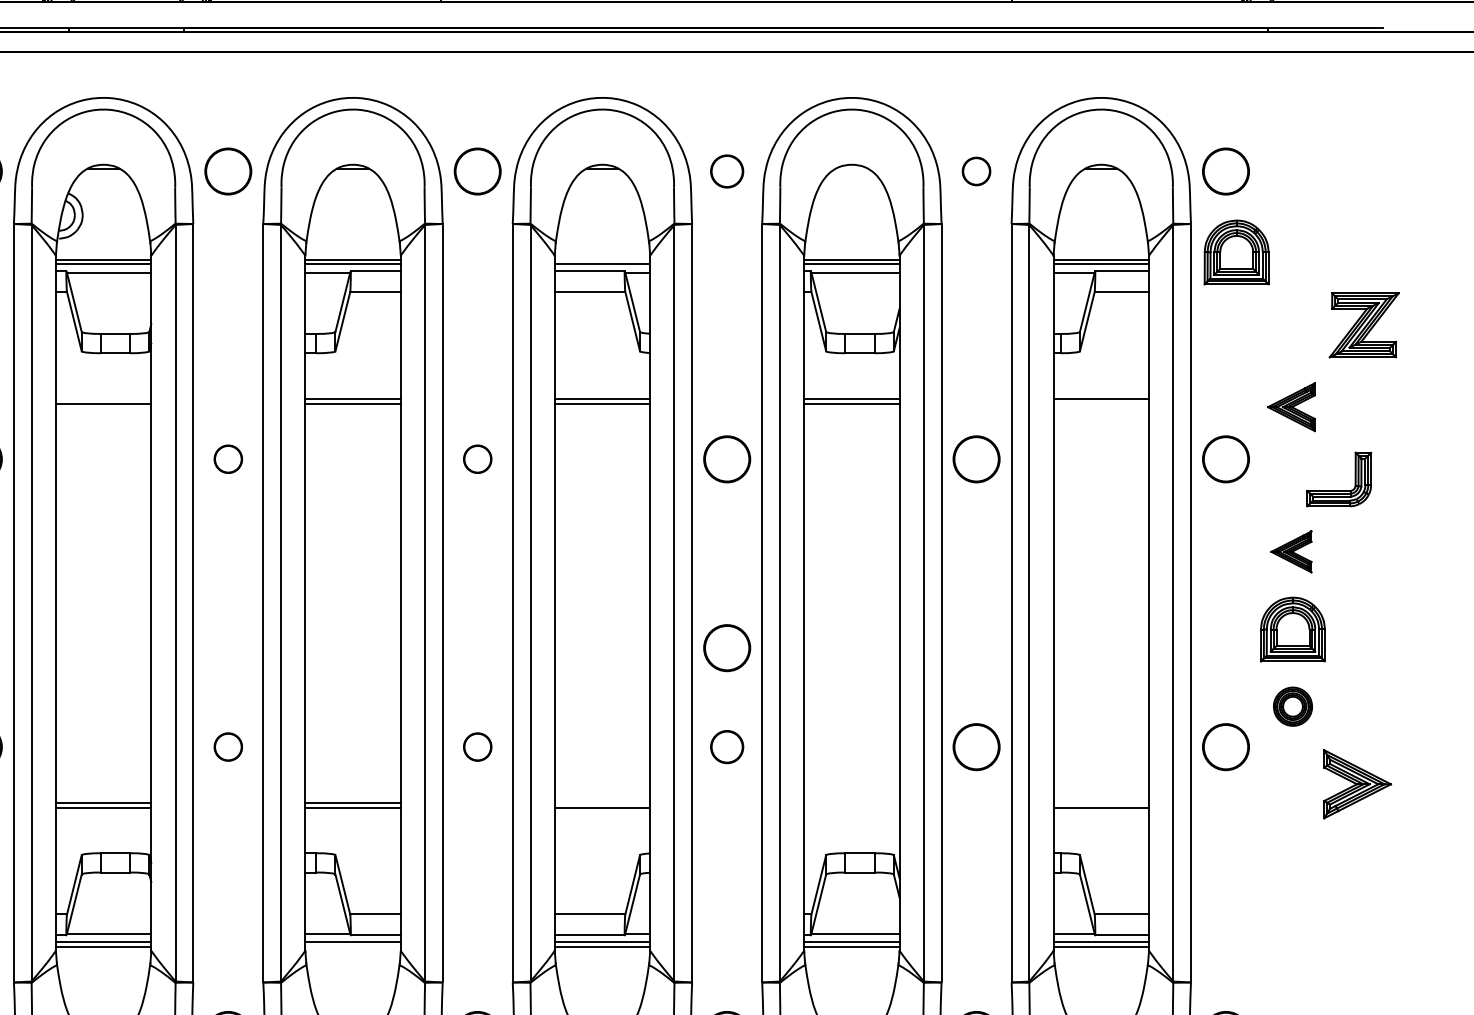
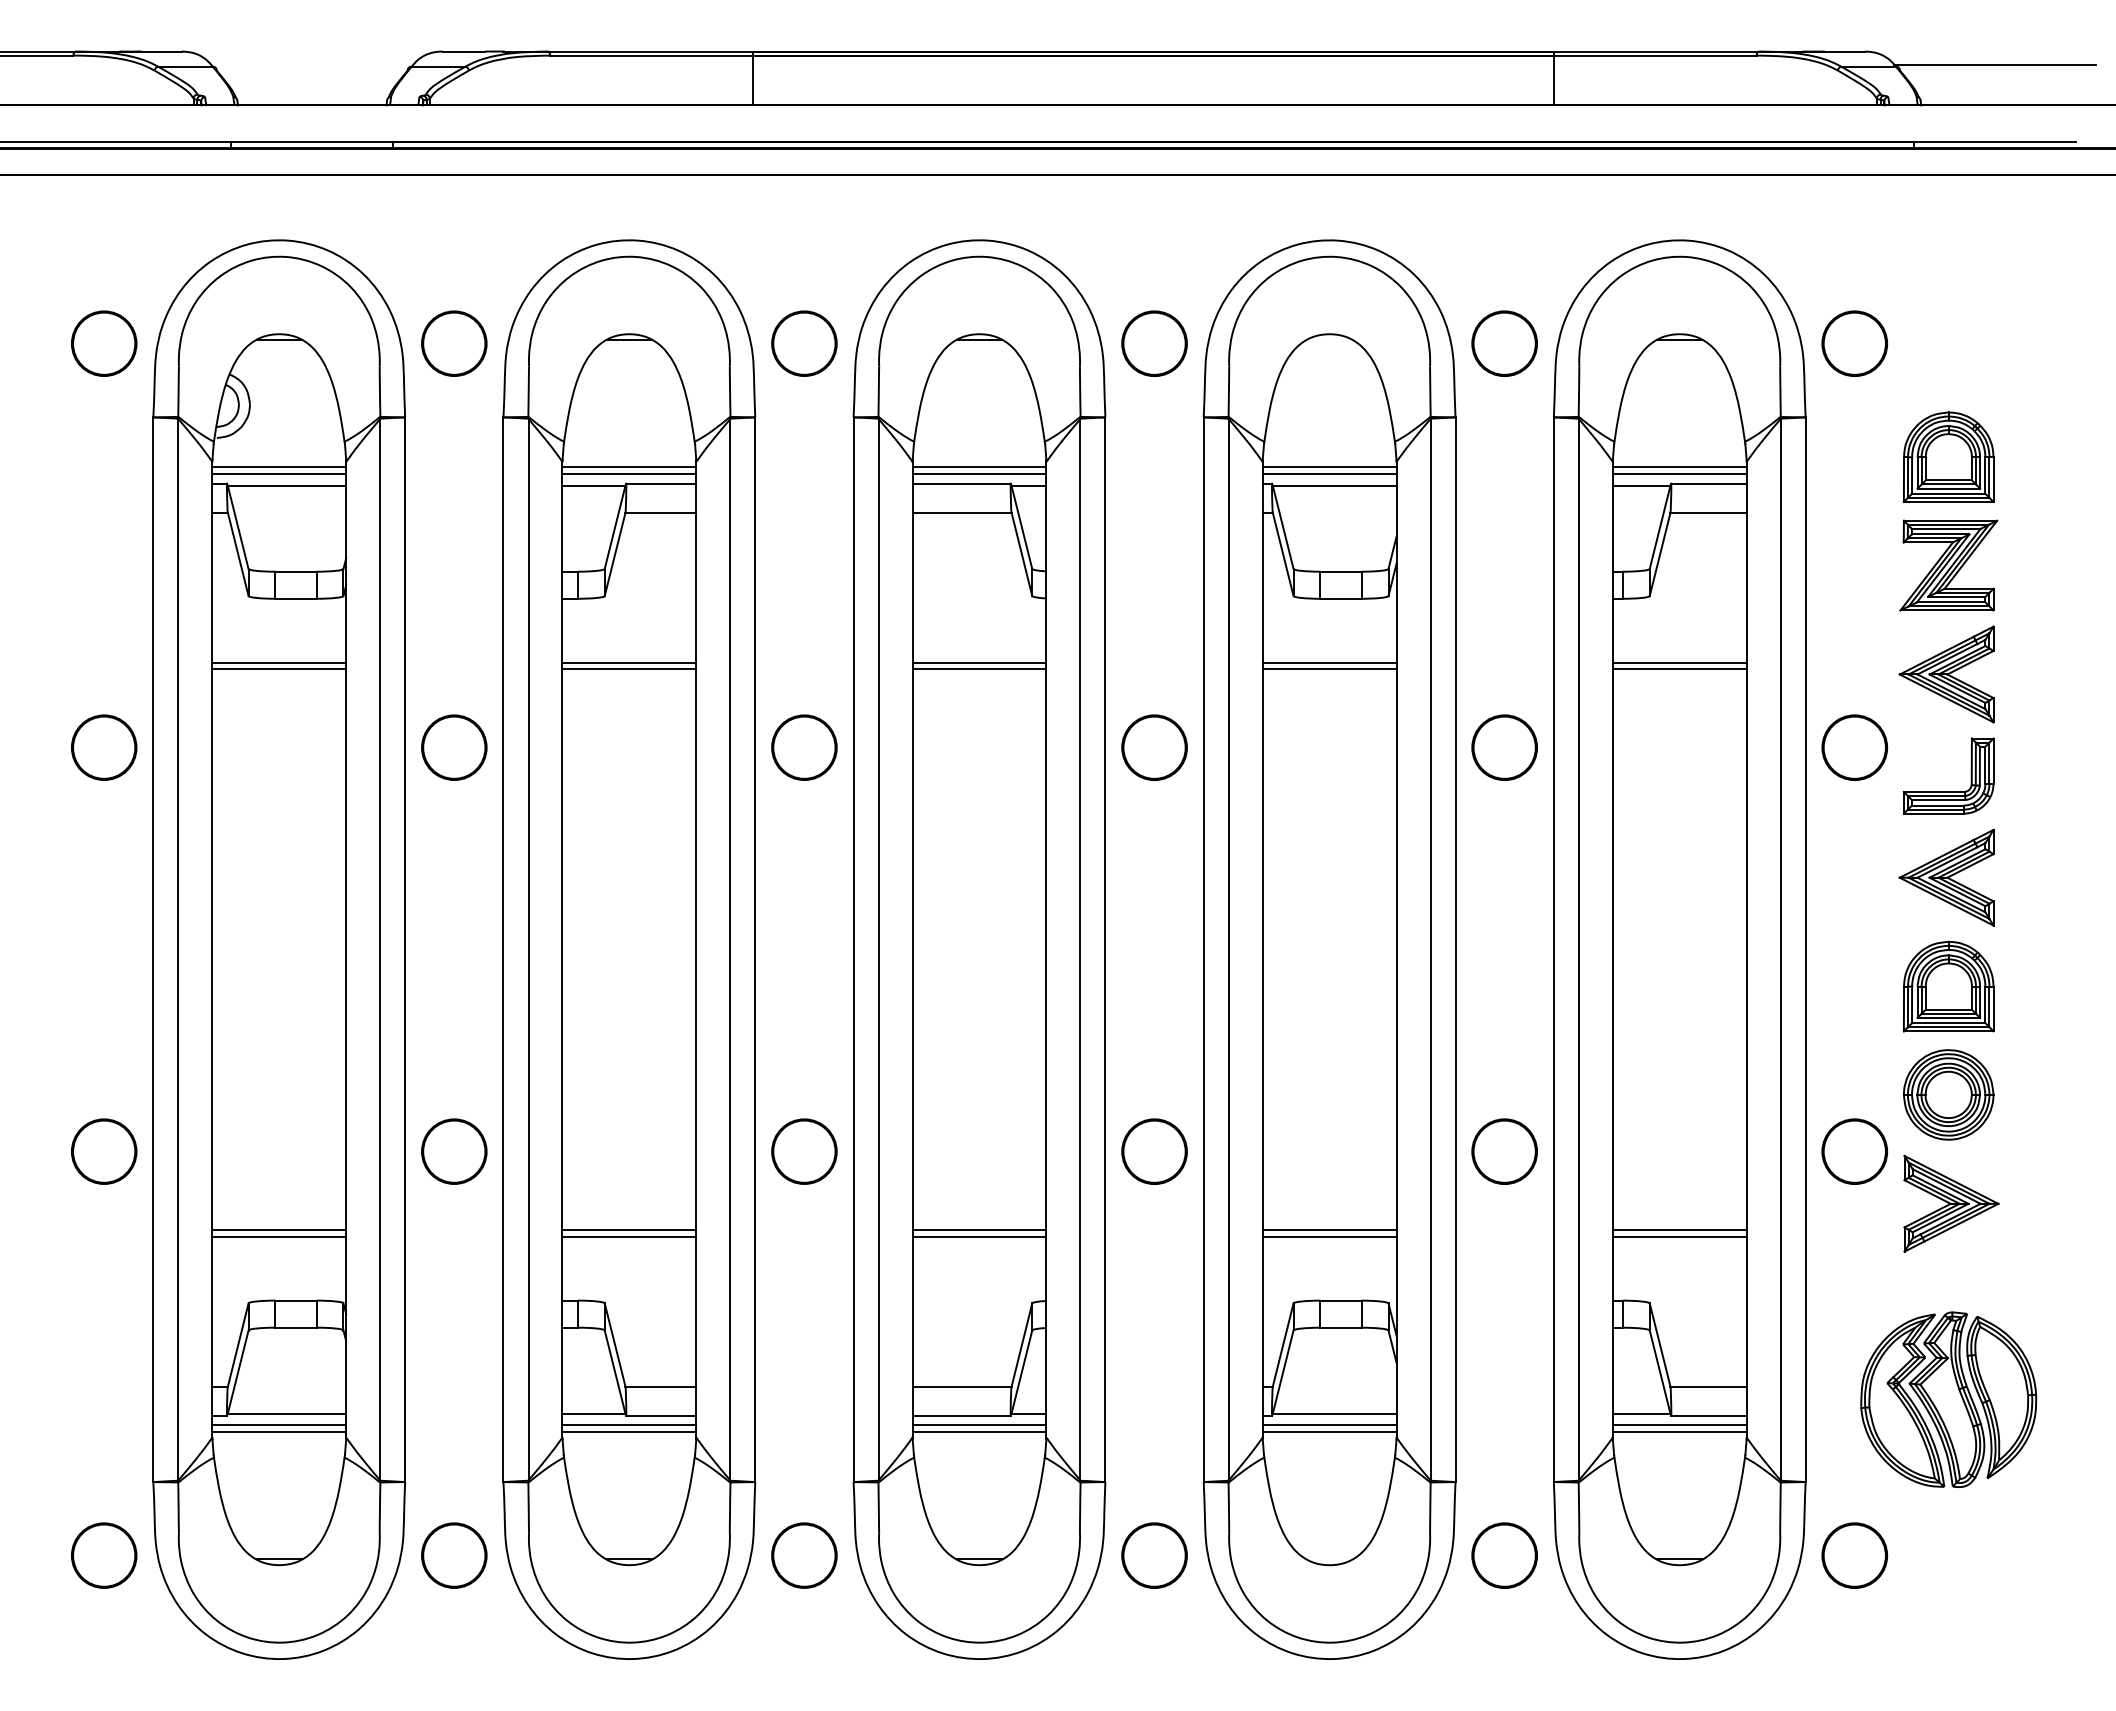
part: (727, 171) -> (1154, 343), size x1.43
part: (976, 171) -> (1504, 343), size x1.67
part: (1236, 251) -> (1948, 456), moved
line: (602, 259) -> (979, 467), added
part: (1364, 325) -> (1948, 565), moved
line: (103, 398) -> (279, 662), added
line: (1101, 403) -> (1679, 669), added
part: (1291, 407) -> (1946, 674), size x1.43
circle: (228, 459) -> (454, 747), size x1.67
circle: (477, 459) -> (804, 747), size x1.67
part: (1339, 490) -> (1948, 791), moved
part: (1291, 551) -> (1946, 877), size x1.67
circle: (727, 647) -> (1154, 1012), removed
part: (1292, 706) -> (1948, 1094), size x1.67
circle: (228, 747) -> (454, 1151), size x1.67
circle: (477, 747) -> (804, 1151), size x1.67
circle: (727, 747) -> (1154, 1151), size x1.43
part: (1357, 784) -> (1951, 1203), moved
line: (602, 802) -> (979, 1229), added
line: (851, 802) -> (1329, 1229), added
line: (1101, 802) -> (1679, 1229), added
line: (851, 807) -> (1329, 1236), added
part: (1292, 923) -> (1948, 1399), added
line: (353, 947) -> (629, 1432), added

